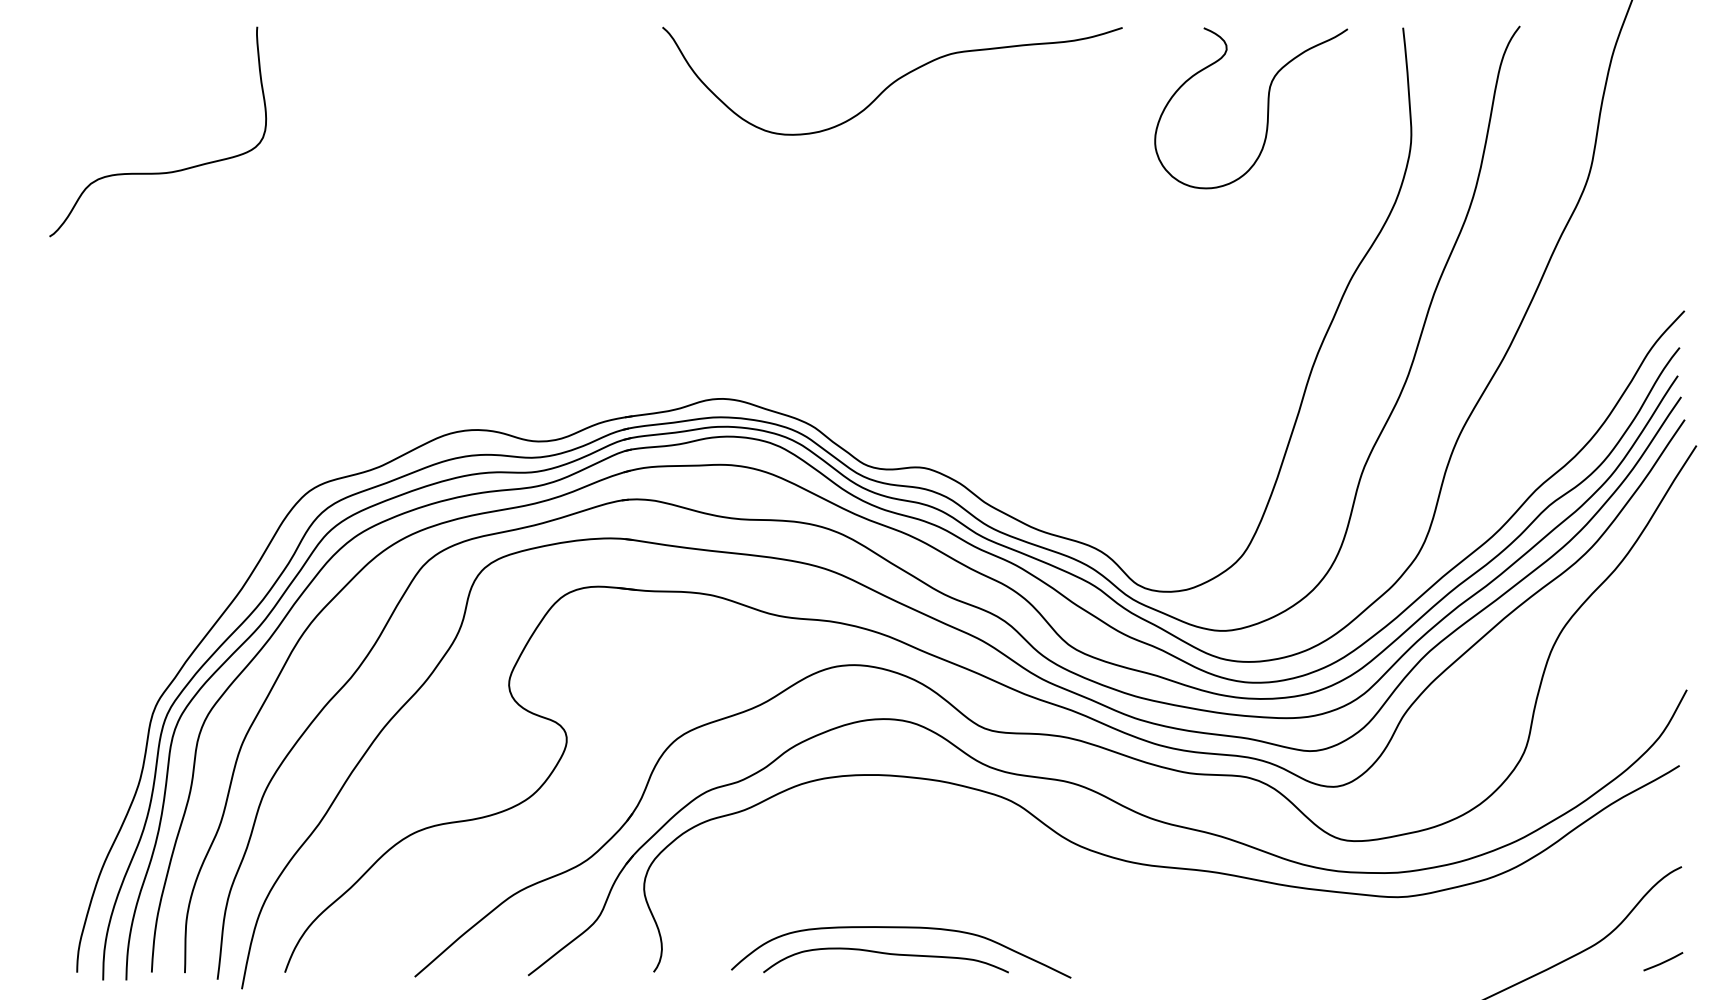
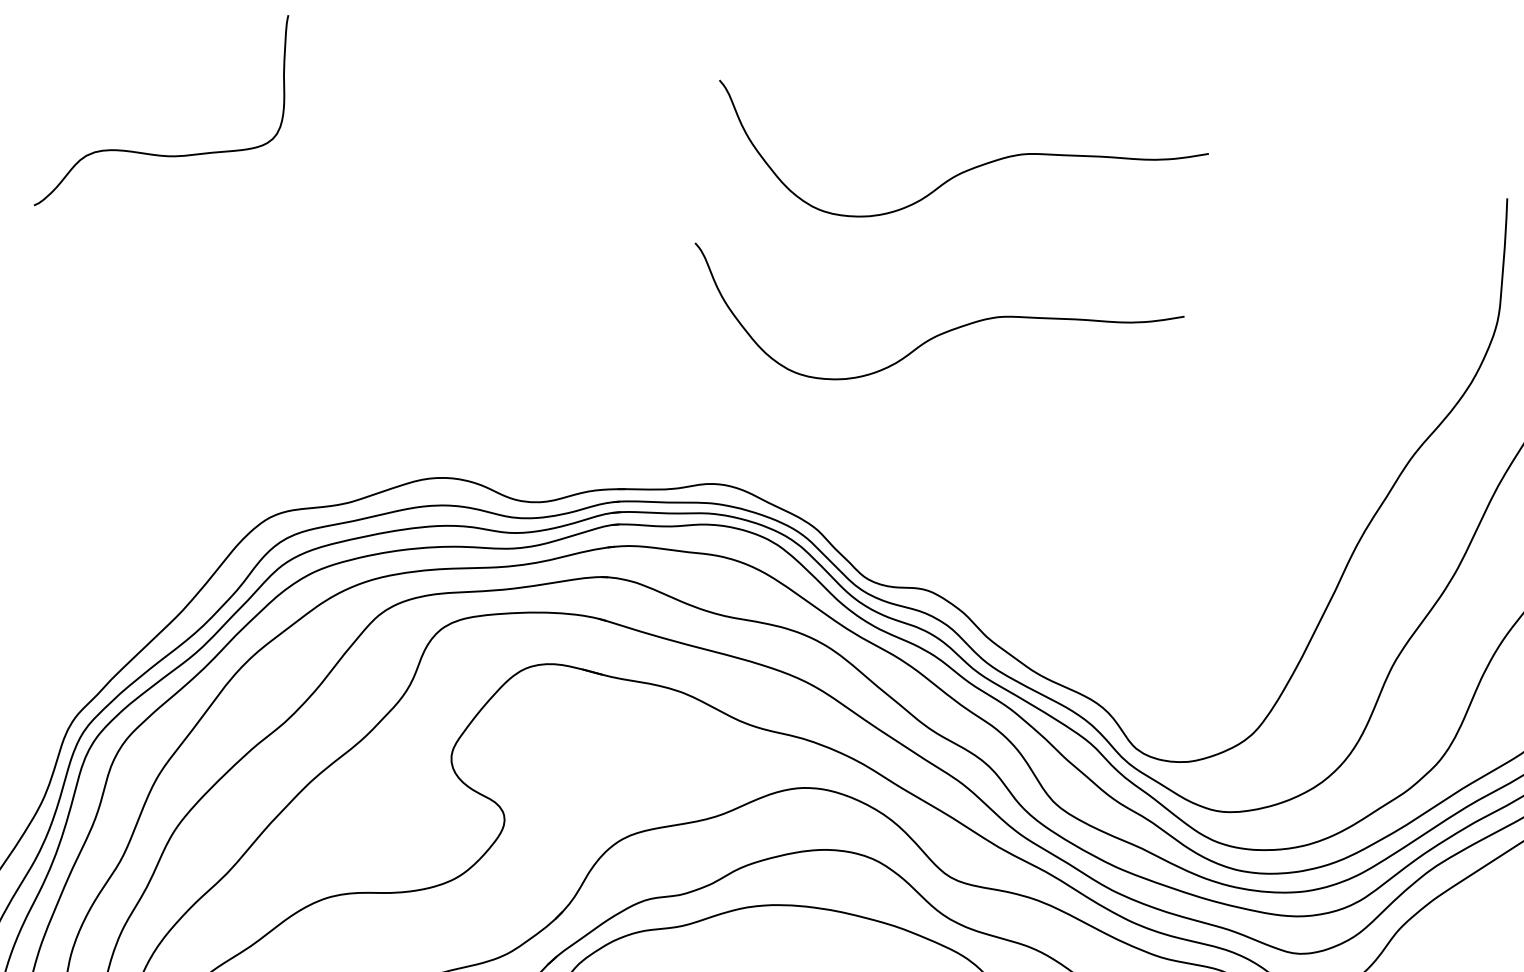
curve: (1267, 108) -> (1350, 262), removed
curve: (893, 234) -> (932, 337), added

